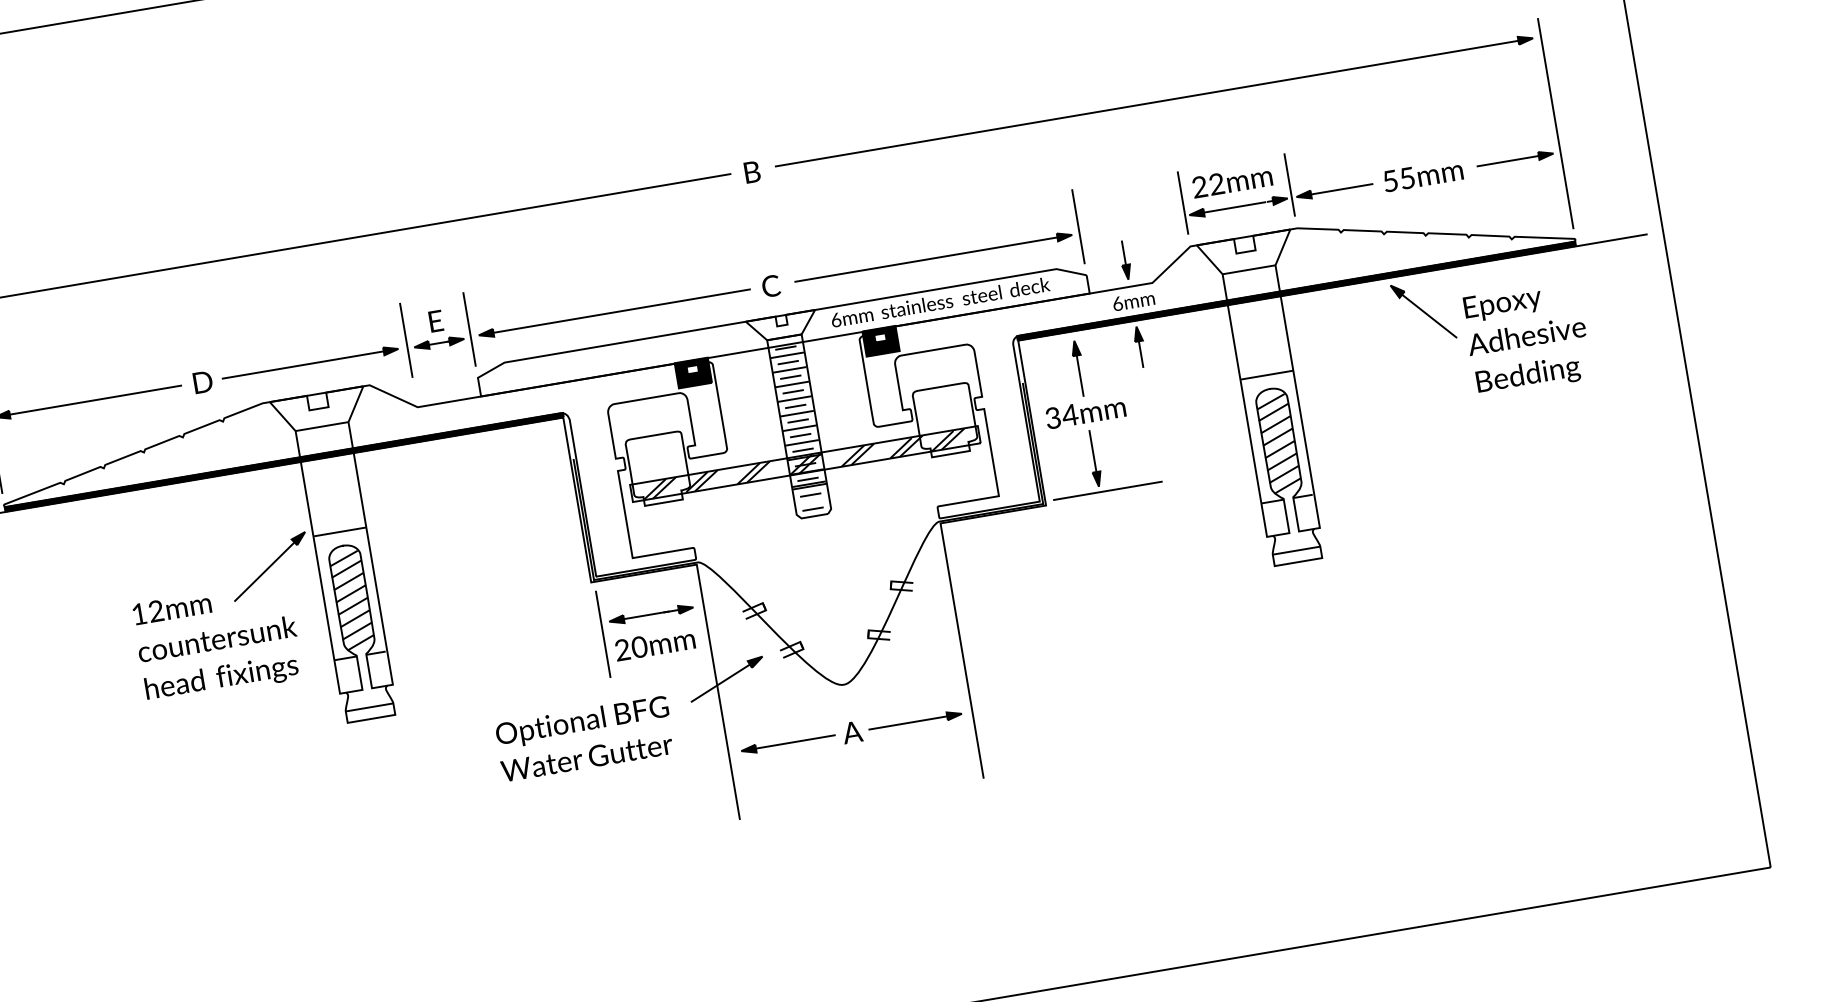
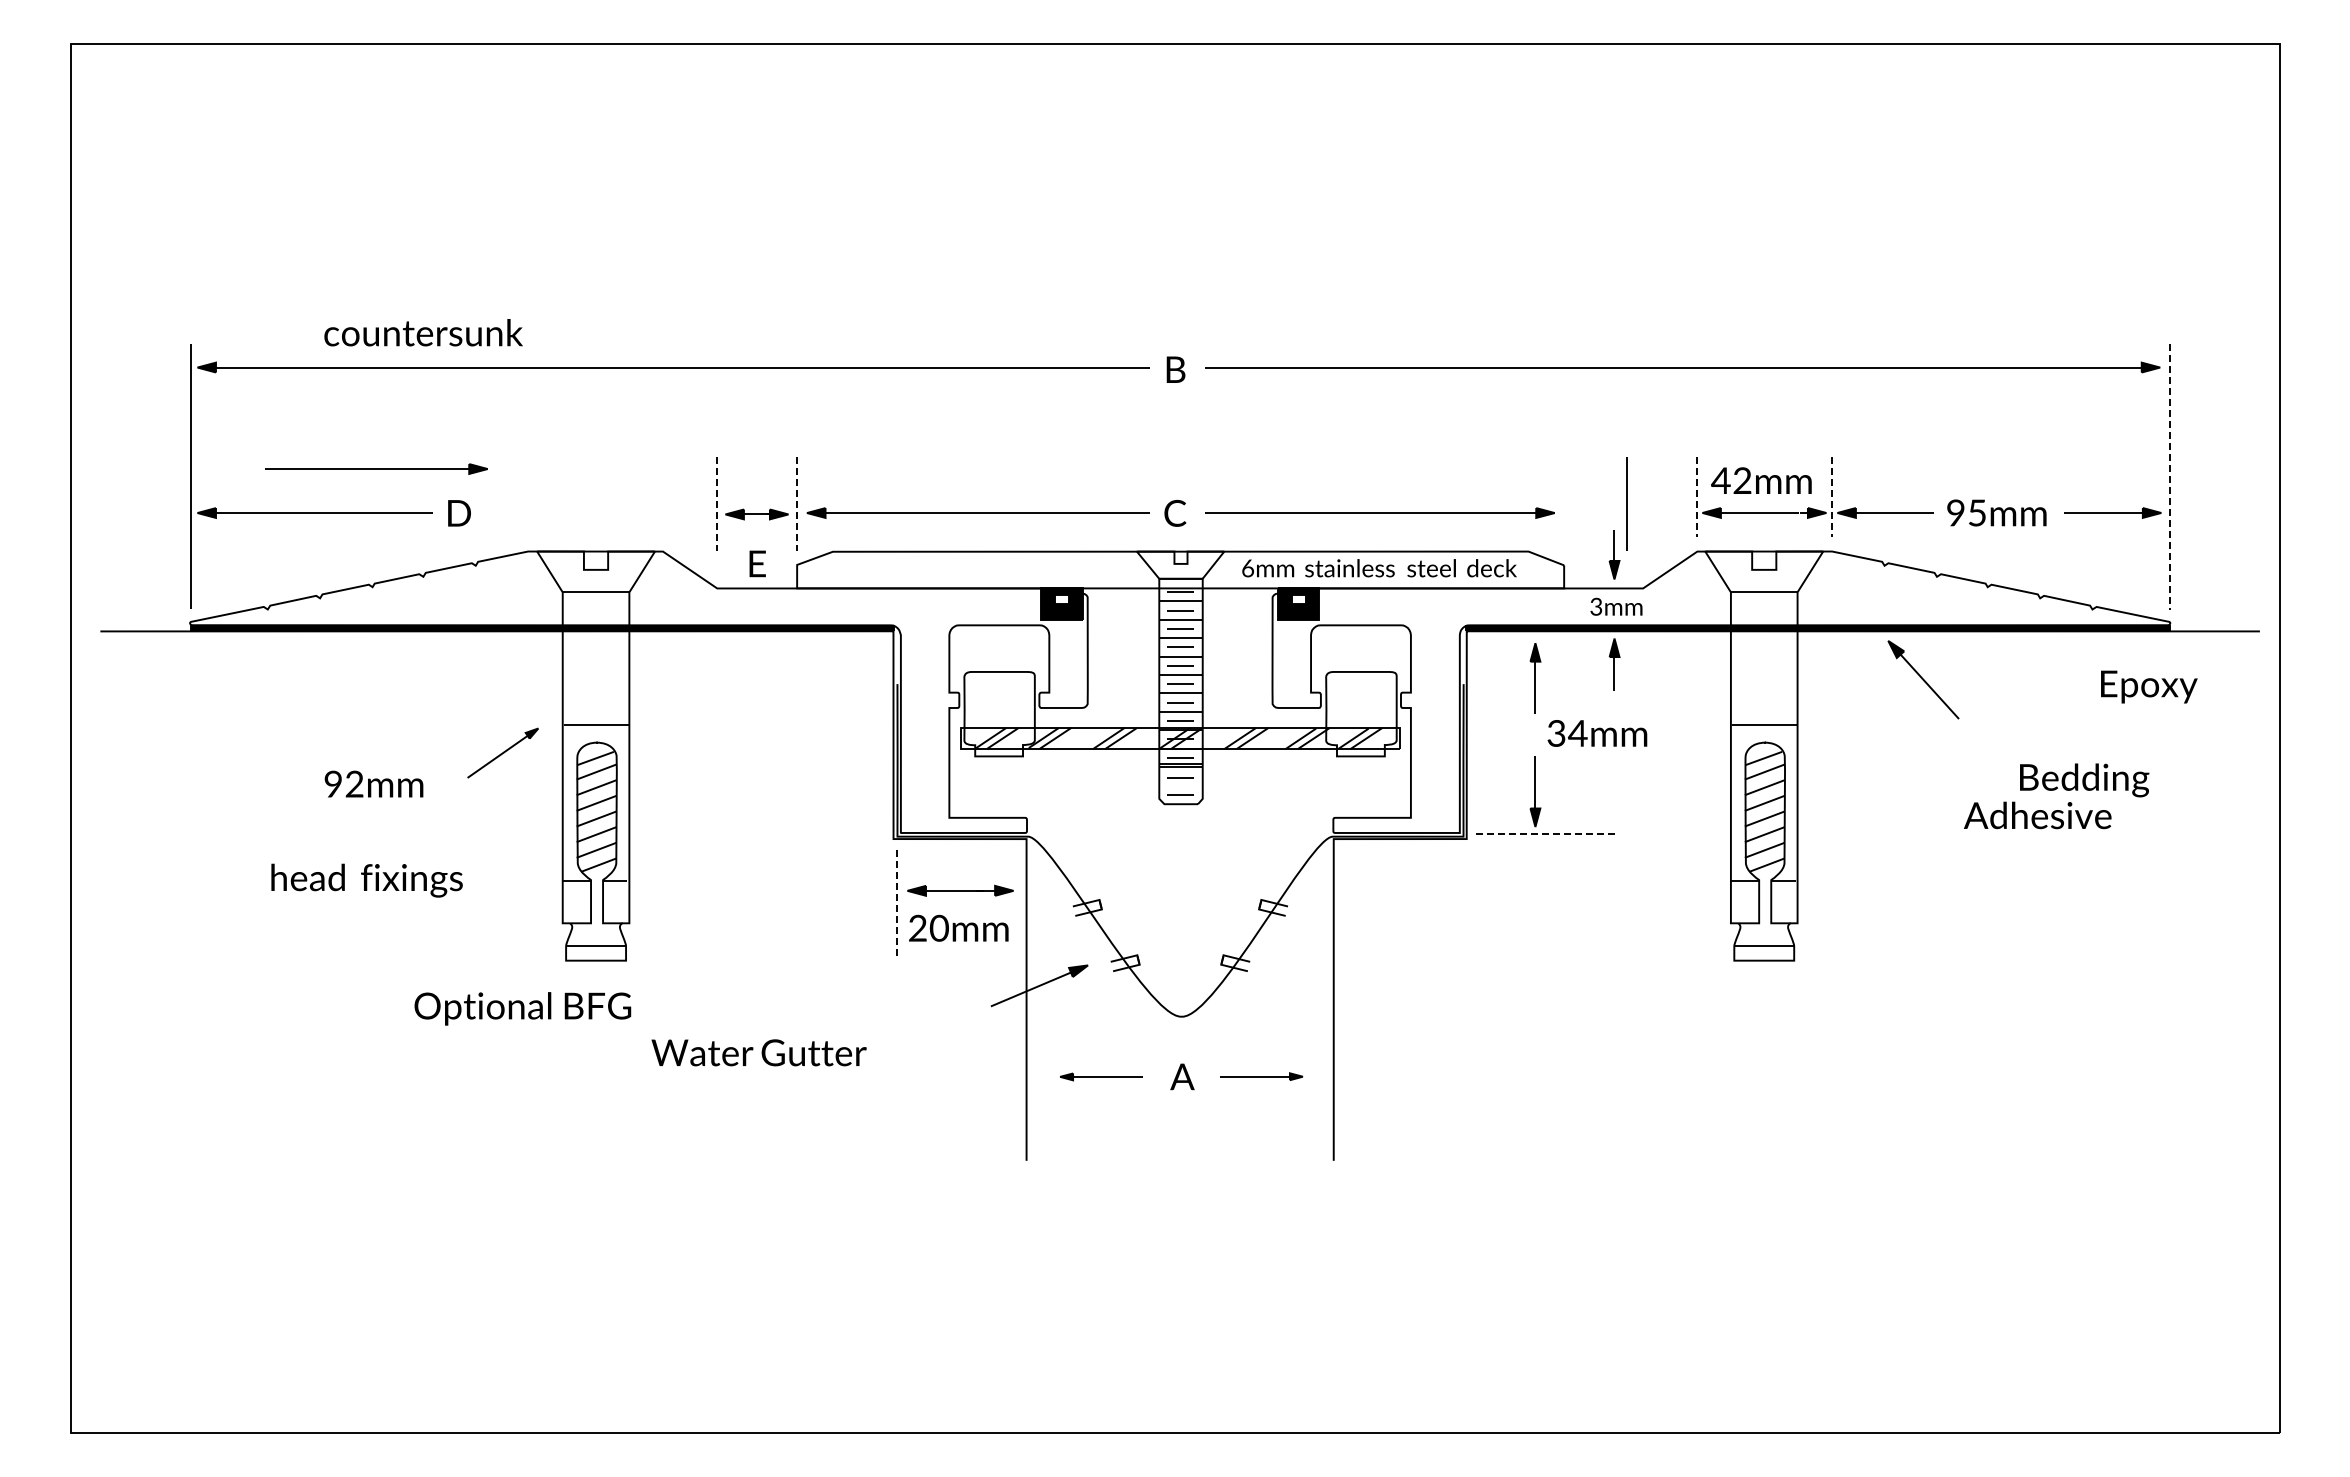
line: (1556, 124) -> (2170, 477), solid -> dashed
text: (1390, 180) -> (1955, 512), 55mm -> 95mm
line: (1289, 184) -> (1831, 496), solid -> dashed
text: (1199, 186) -> (1720, 480), 22mm -> 42mm
line: (1183, 202) -> (1697, 496), solid -> dashed
line: (1077, 226) -> (1626, 503), moved
text: (1117, 303) -> (1596, 606), 6mm -> 3mm
text: (1503, 303) -> (2149, 686), moved
part: (1423, 311) -> (1923, 679), moved
text: (435, 320) -> (757, 563), moved
line: (469, 329) -> (796, 503), solid -> dashed
text: (1526, 335) -> (2037, 815), moved
line: (406, 340) -> (717, 504), solid -> dashed
part: (310, 363) -> (376, 468), moved
text: (1085, 412) -> (1597, 733), moved
line: (1107, 490) -> (1545, 833), solid -> dashed
part: (269, 566) -> (502, 752), size x0.7
text: (138, 613) -> (332, 783), 12mm -> 92mm
line: (603, 634) -> (897, 905), solid -> dashed
text: (217, 638) -> (423, 332), moved
text: (221, 678) -> (366, 880), moved
part: (915, 721) -> (1261, 1076), size x0.7
text: (582, 722) -> (522, 1008), moved
part: (788, 742) -> (1101, 1076), size x0.7
text: (586, 757) -> (758, 1052), moved

